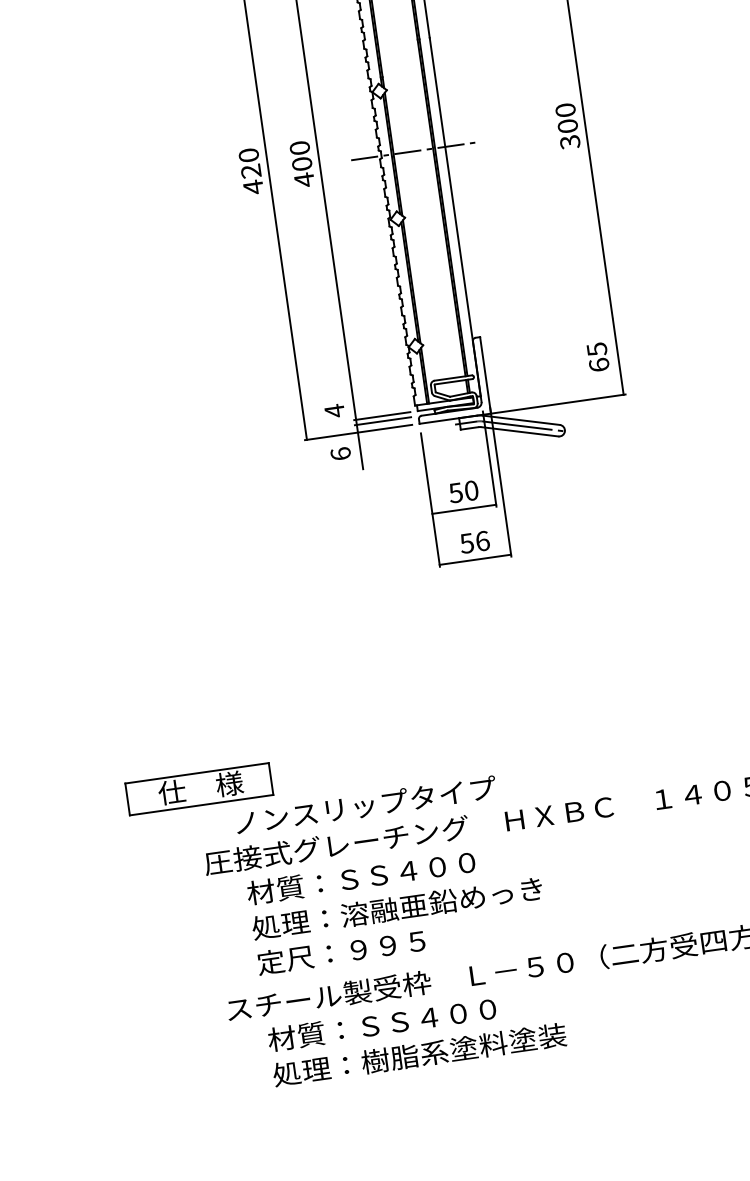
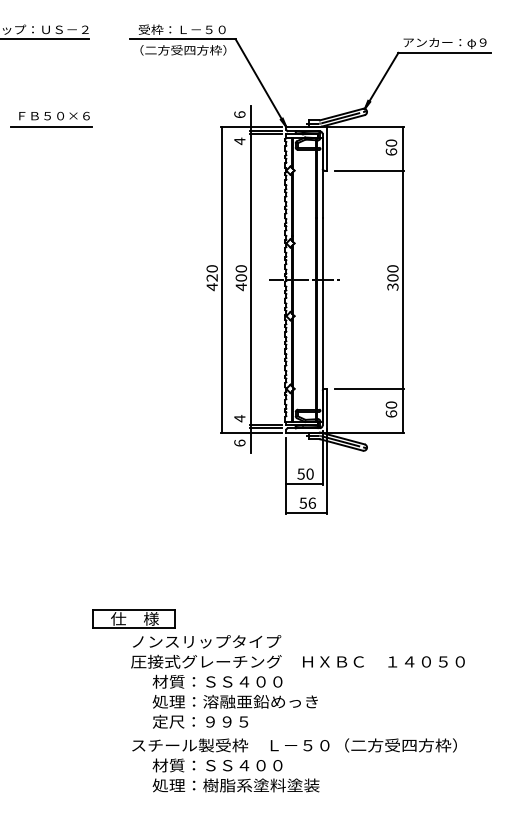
line: (554, 325) -> (369, 388), added
text: (596, 348) -> (391, 404), 65 -> 60
text: (366, 804) -> (207, 641), moved

